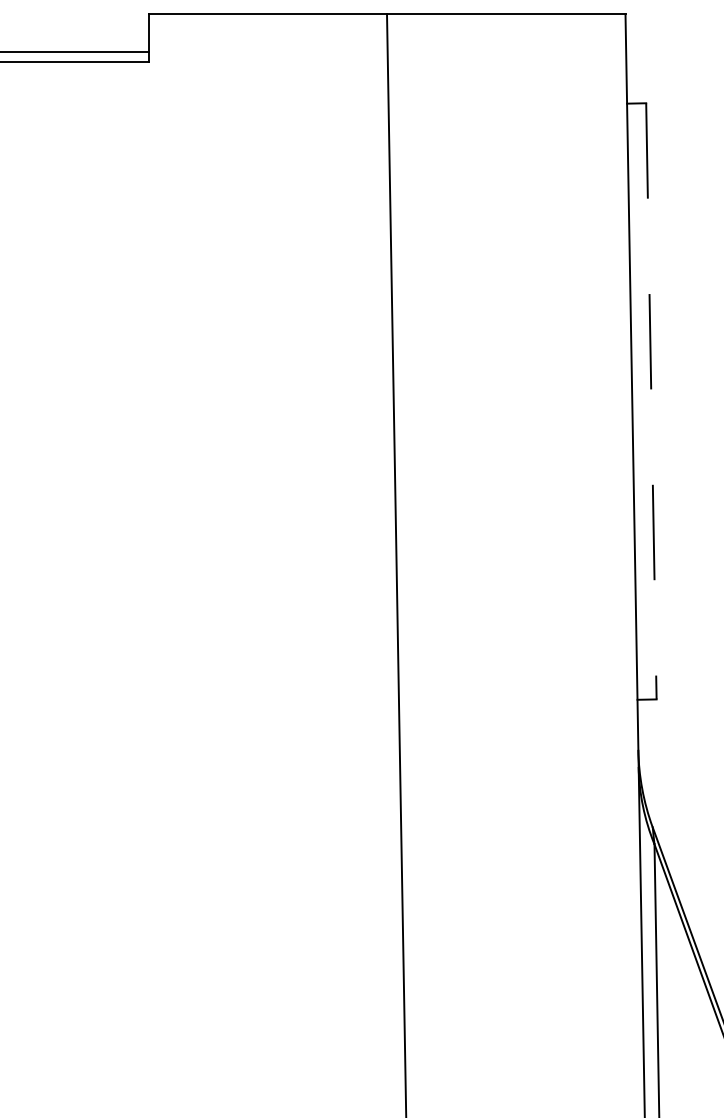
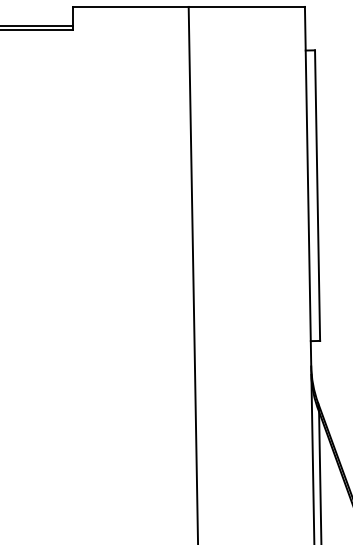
line: (651, 403) -> (317, 196), dashed -> solid

